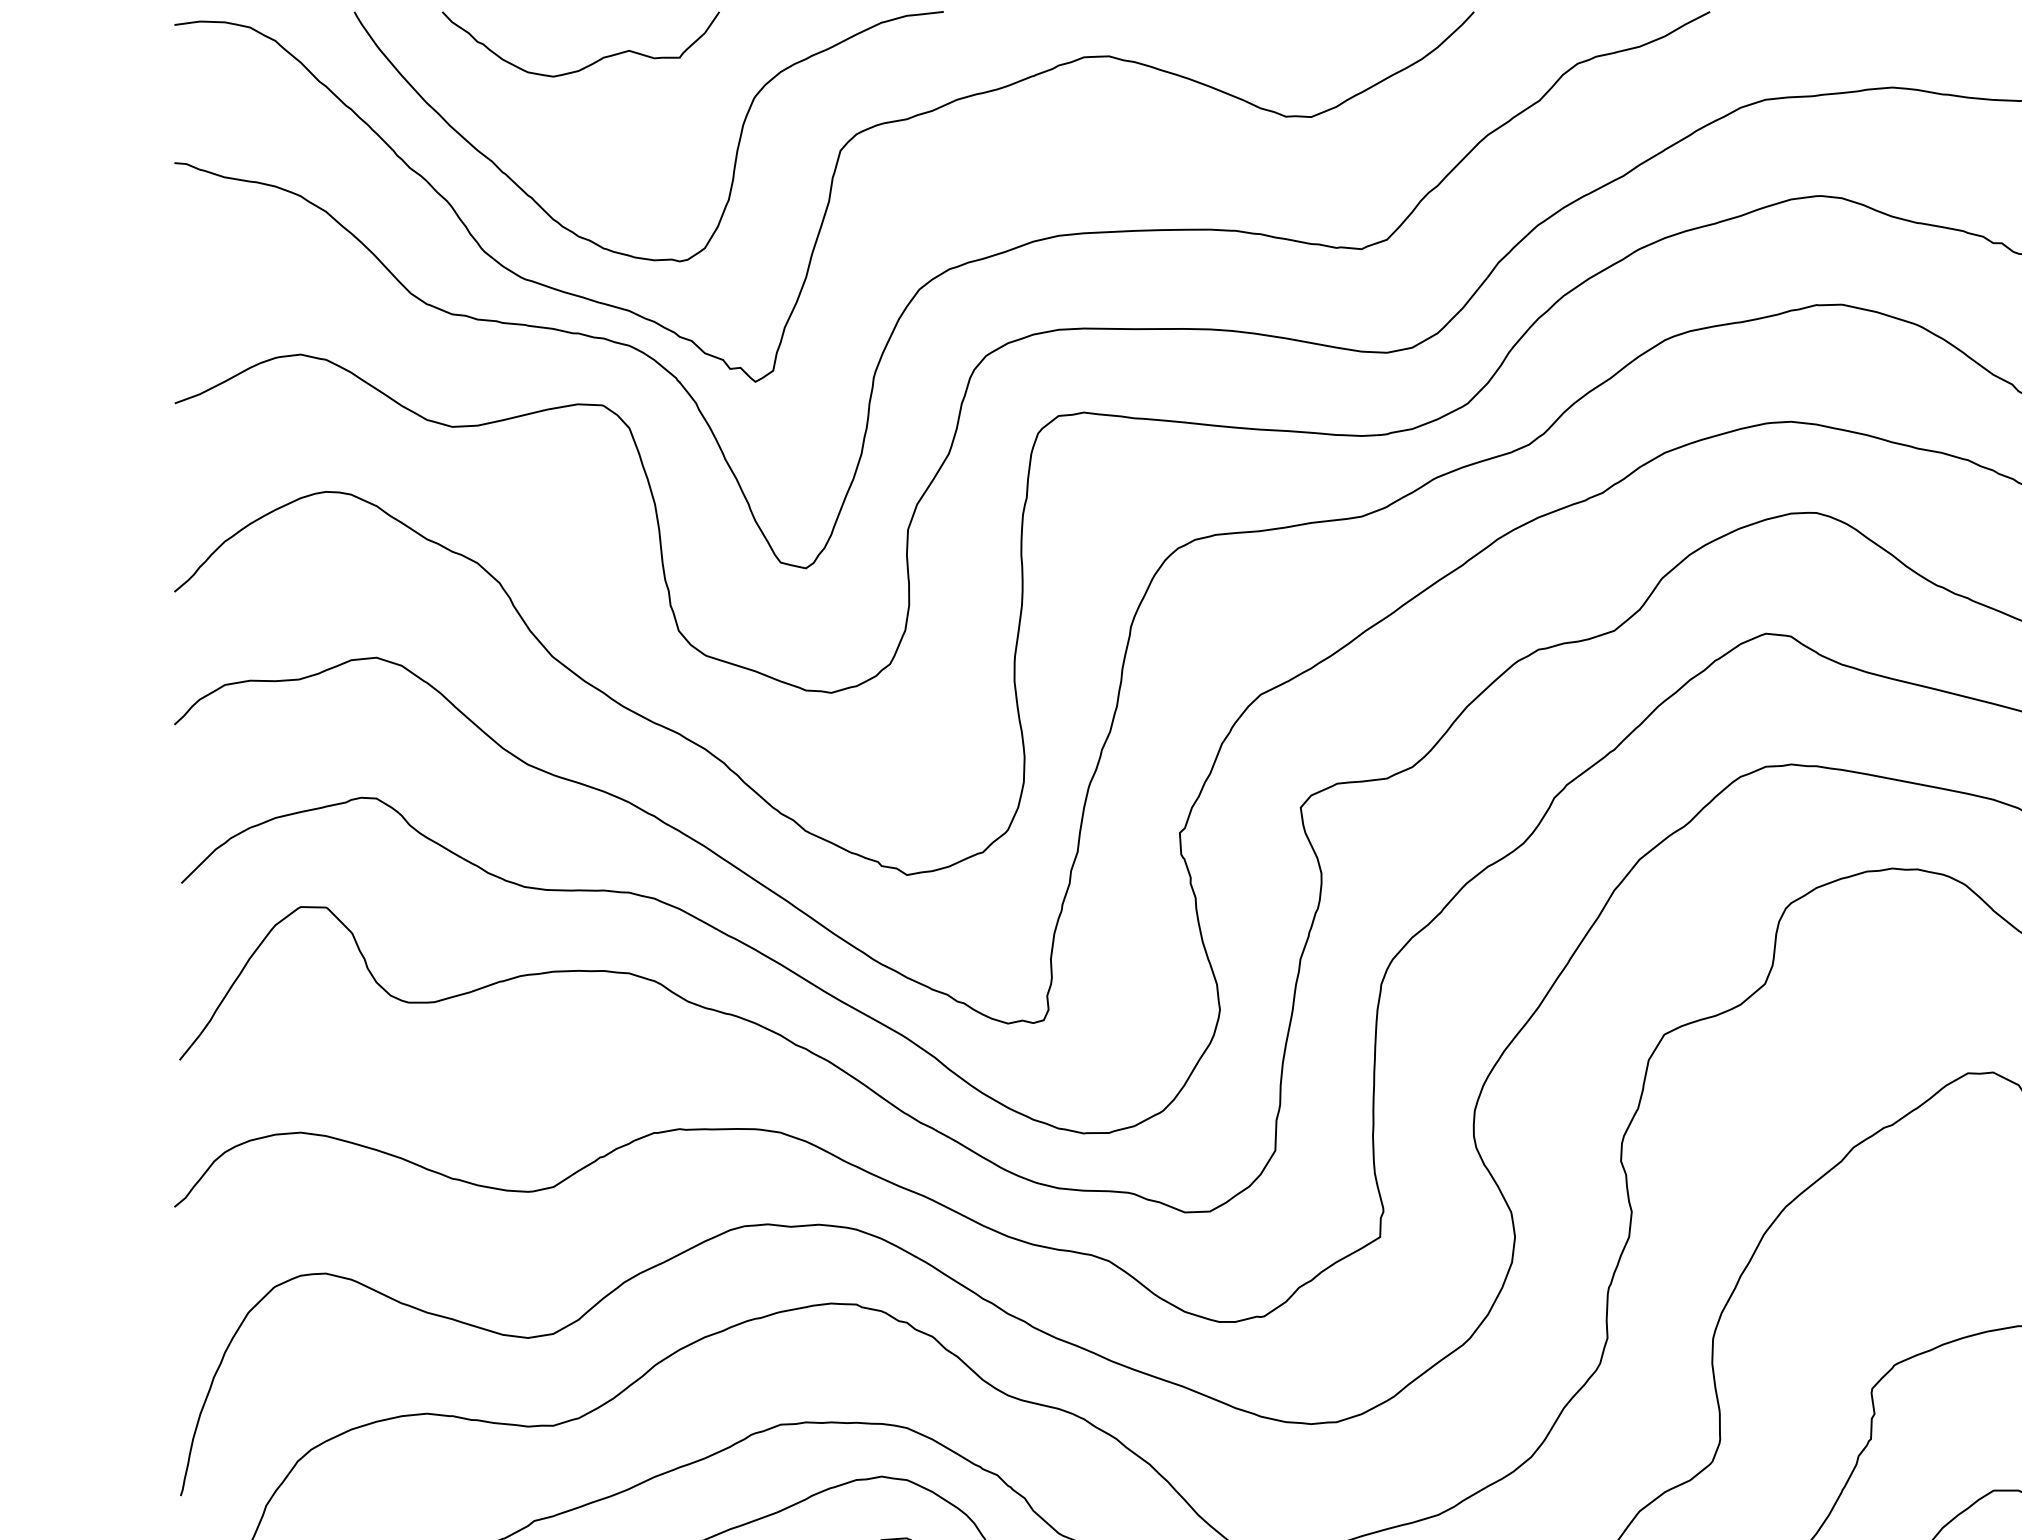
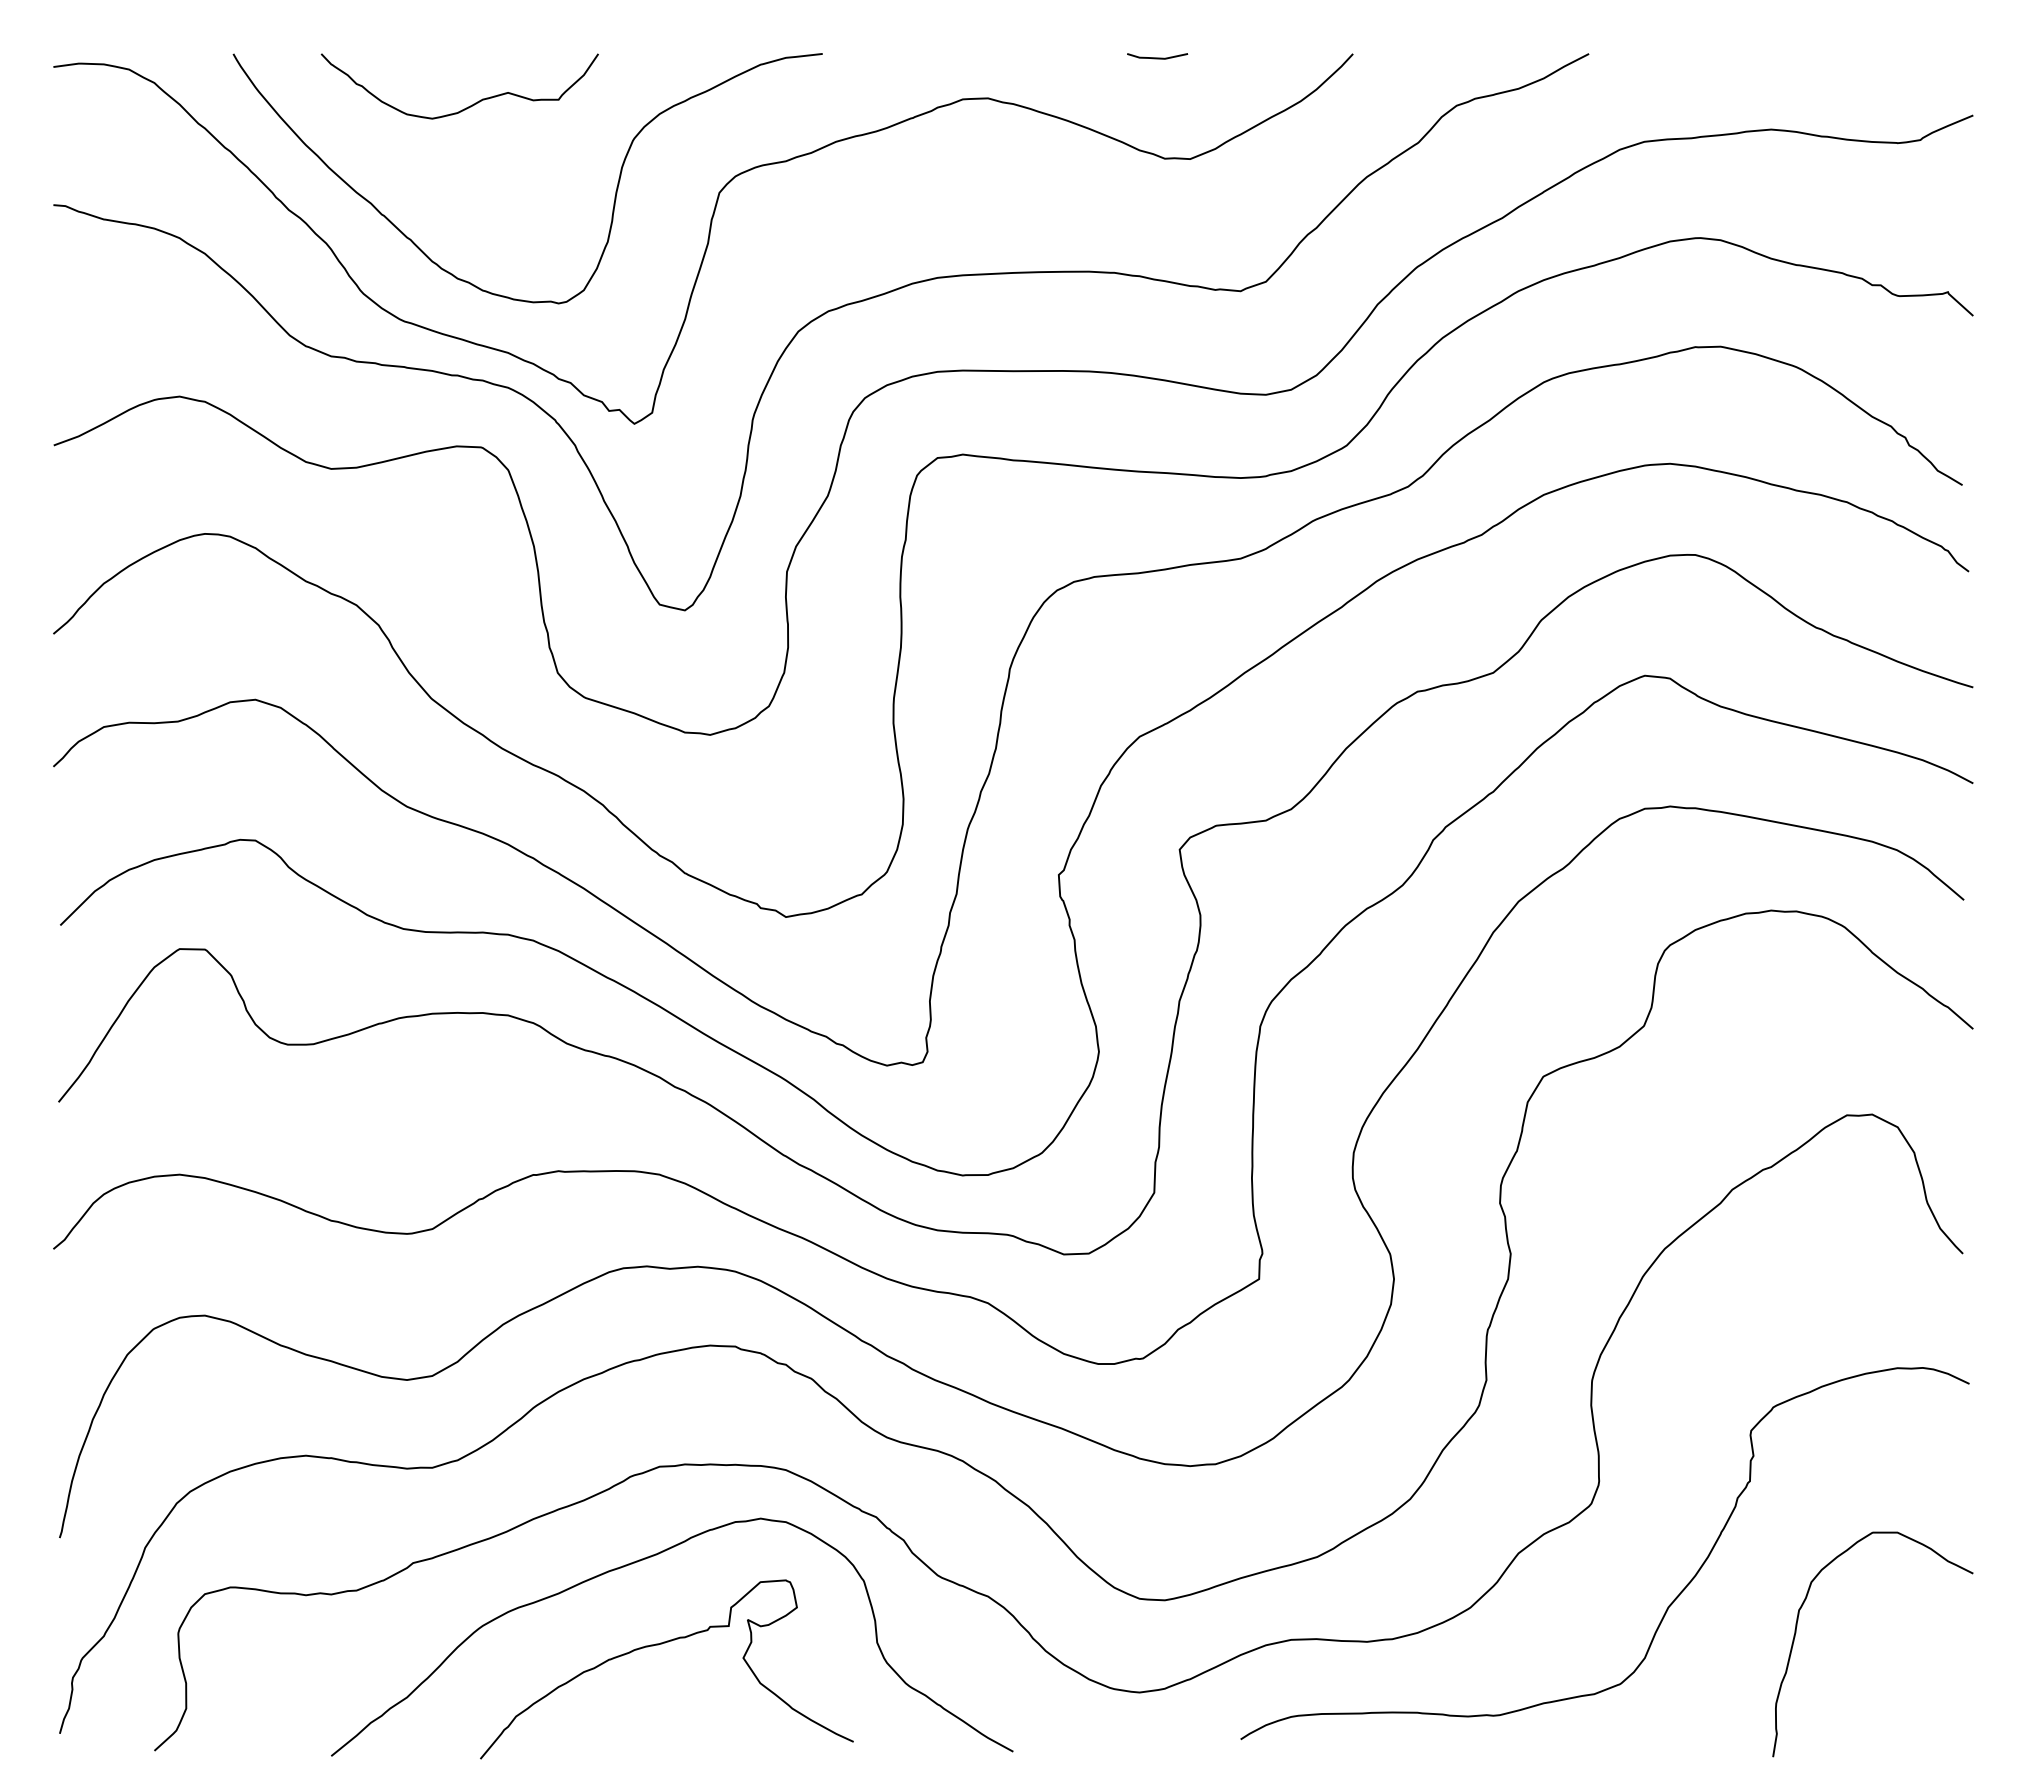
line: (1278, 15) -> (1157, 57), added

